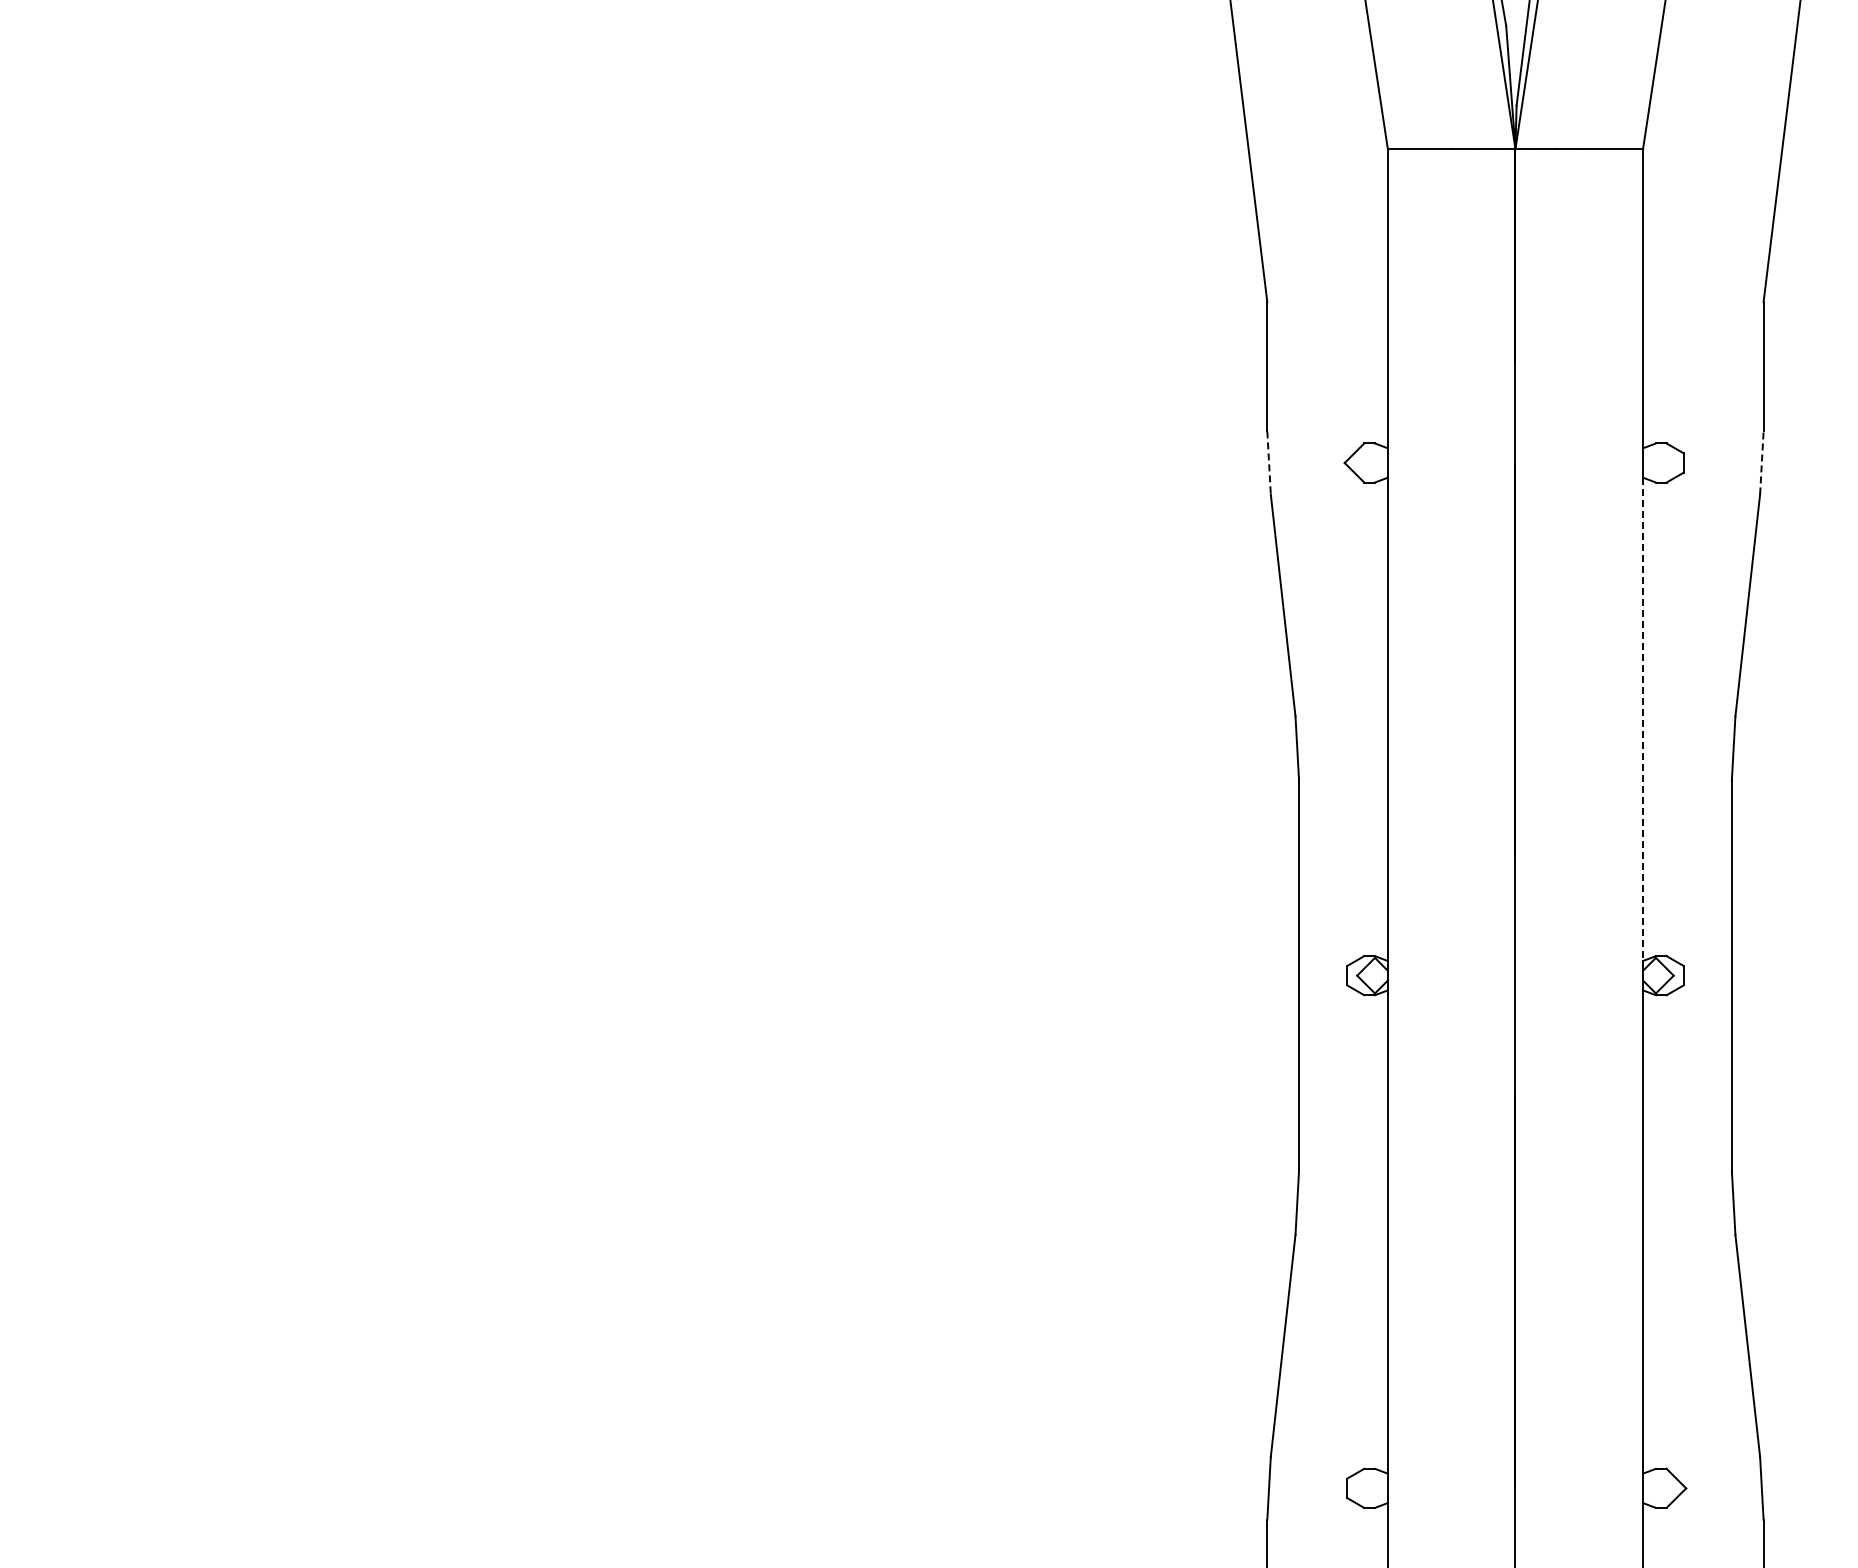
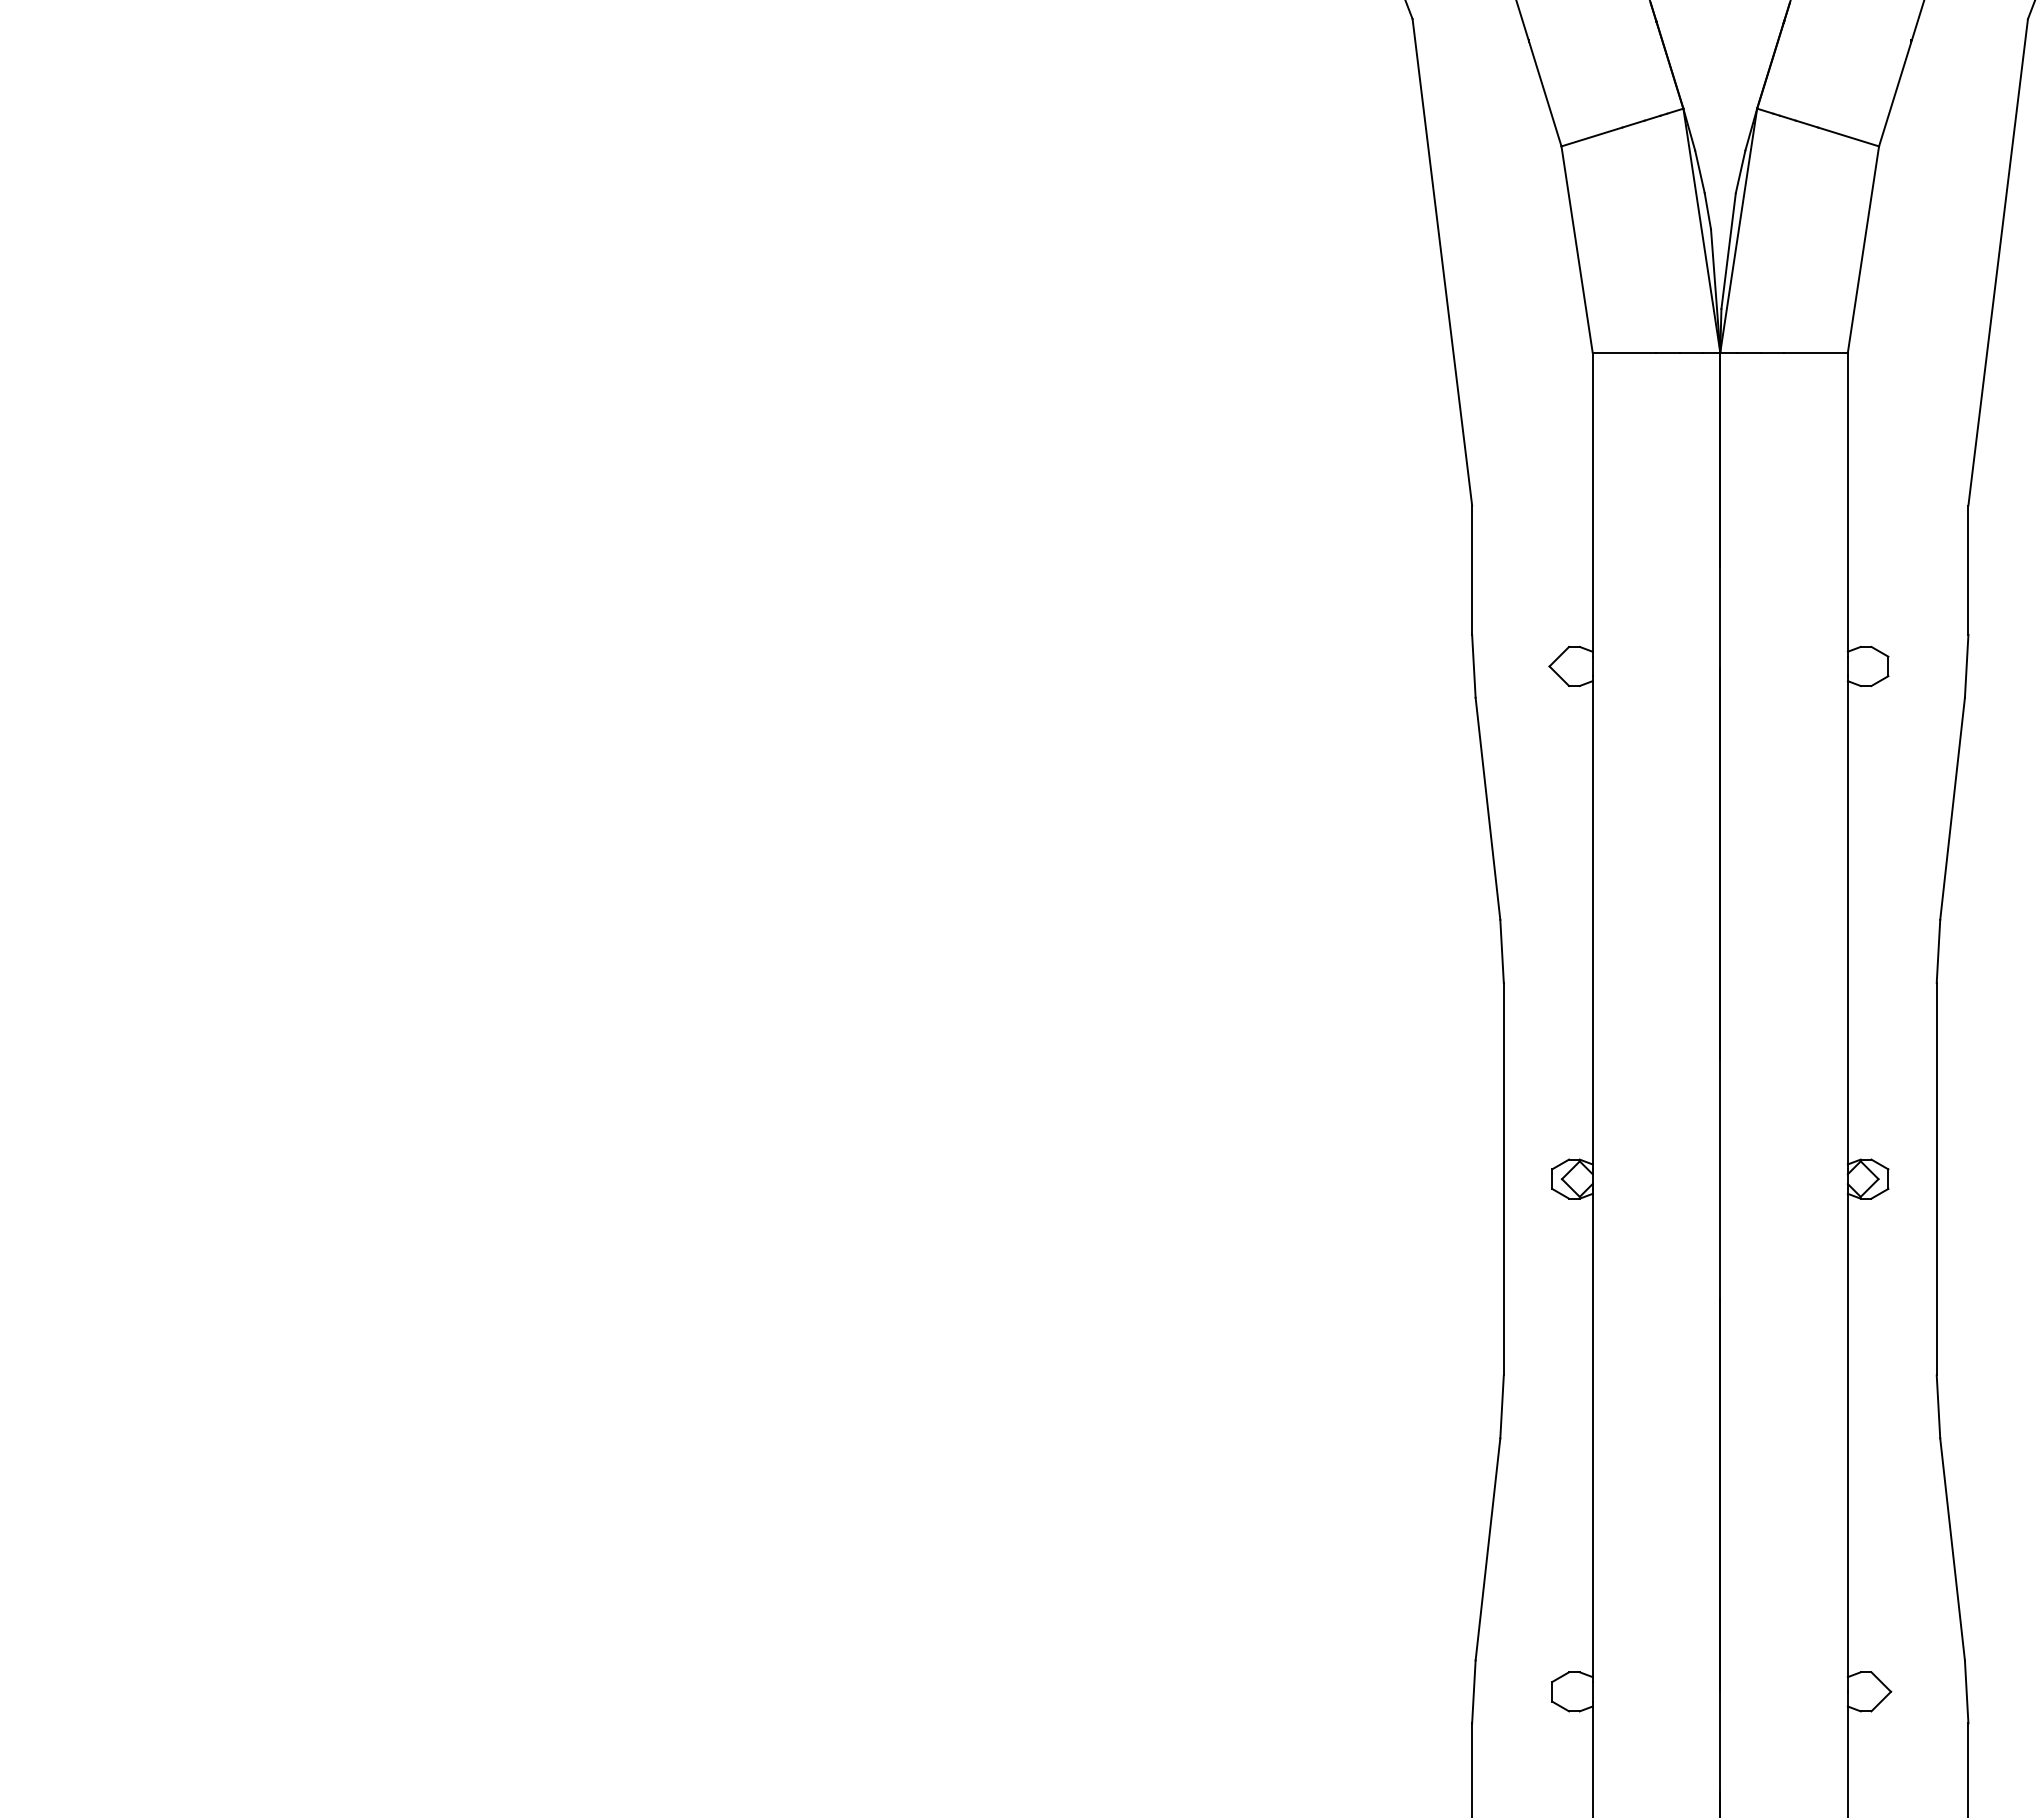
line: (1268, 463) -> (1473, 666), dashed -> solid
line: (1761, 463) -> (1966, 666), dashed -> solid
line: (1642, 719) -> (1847, 922), dashed -> solid

